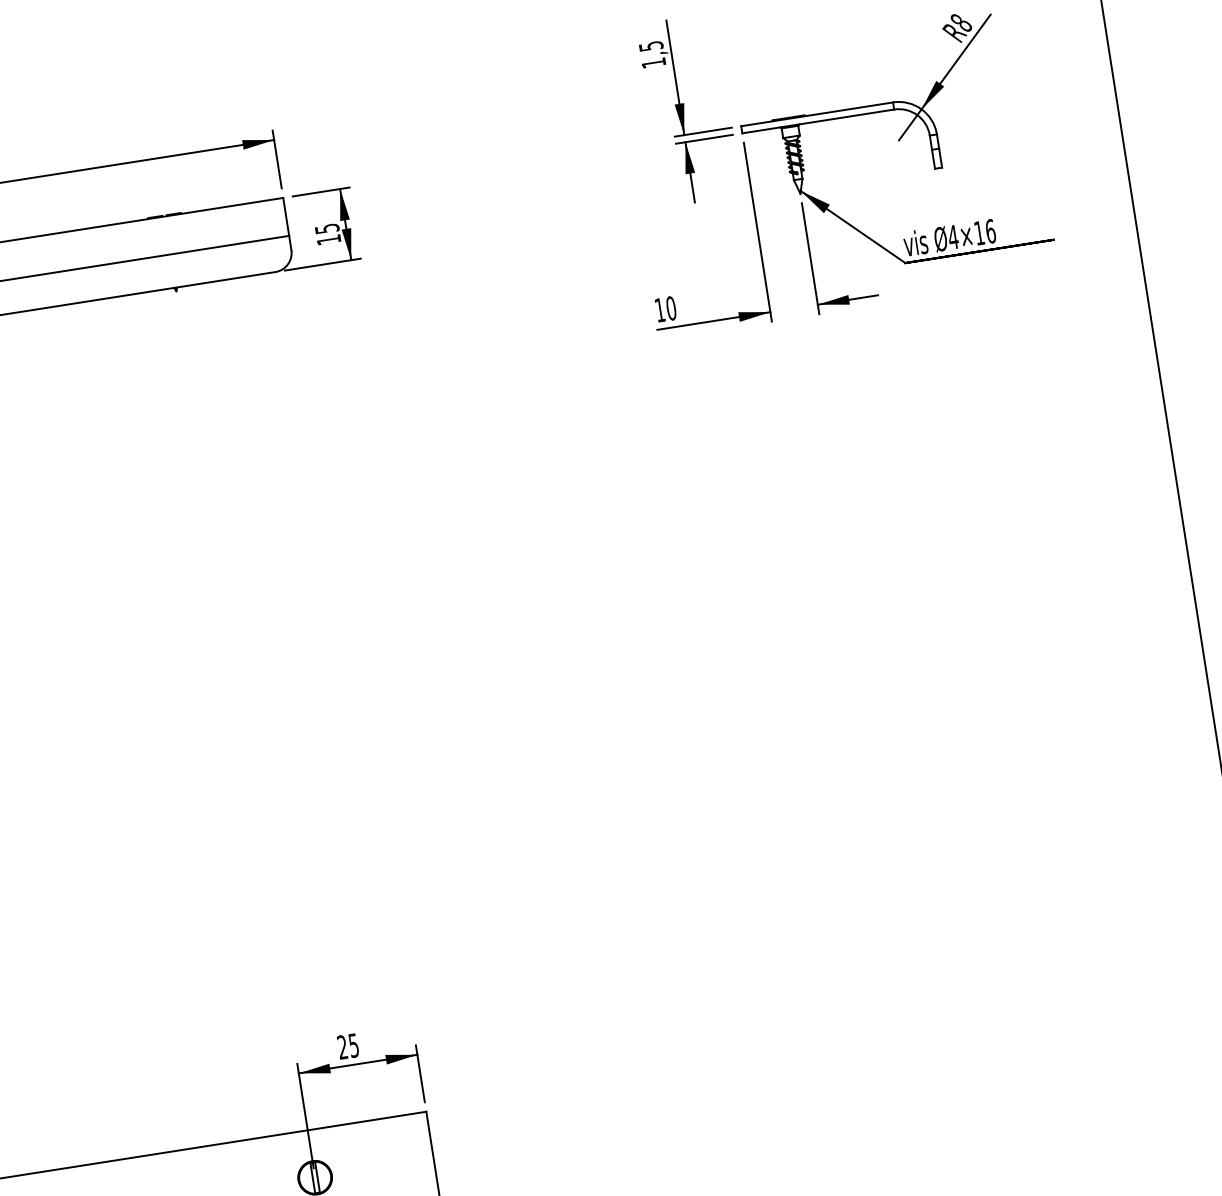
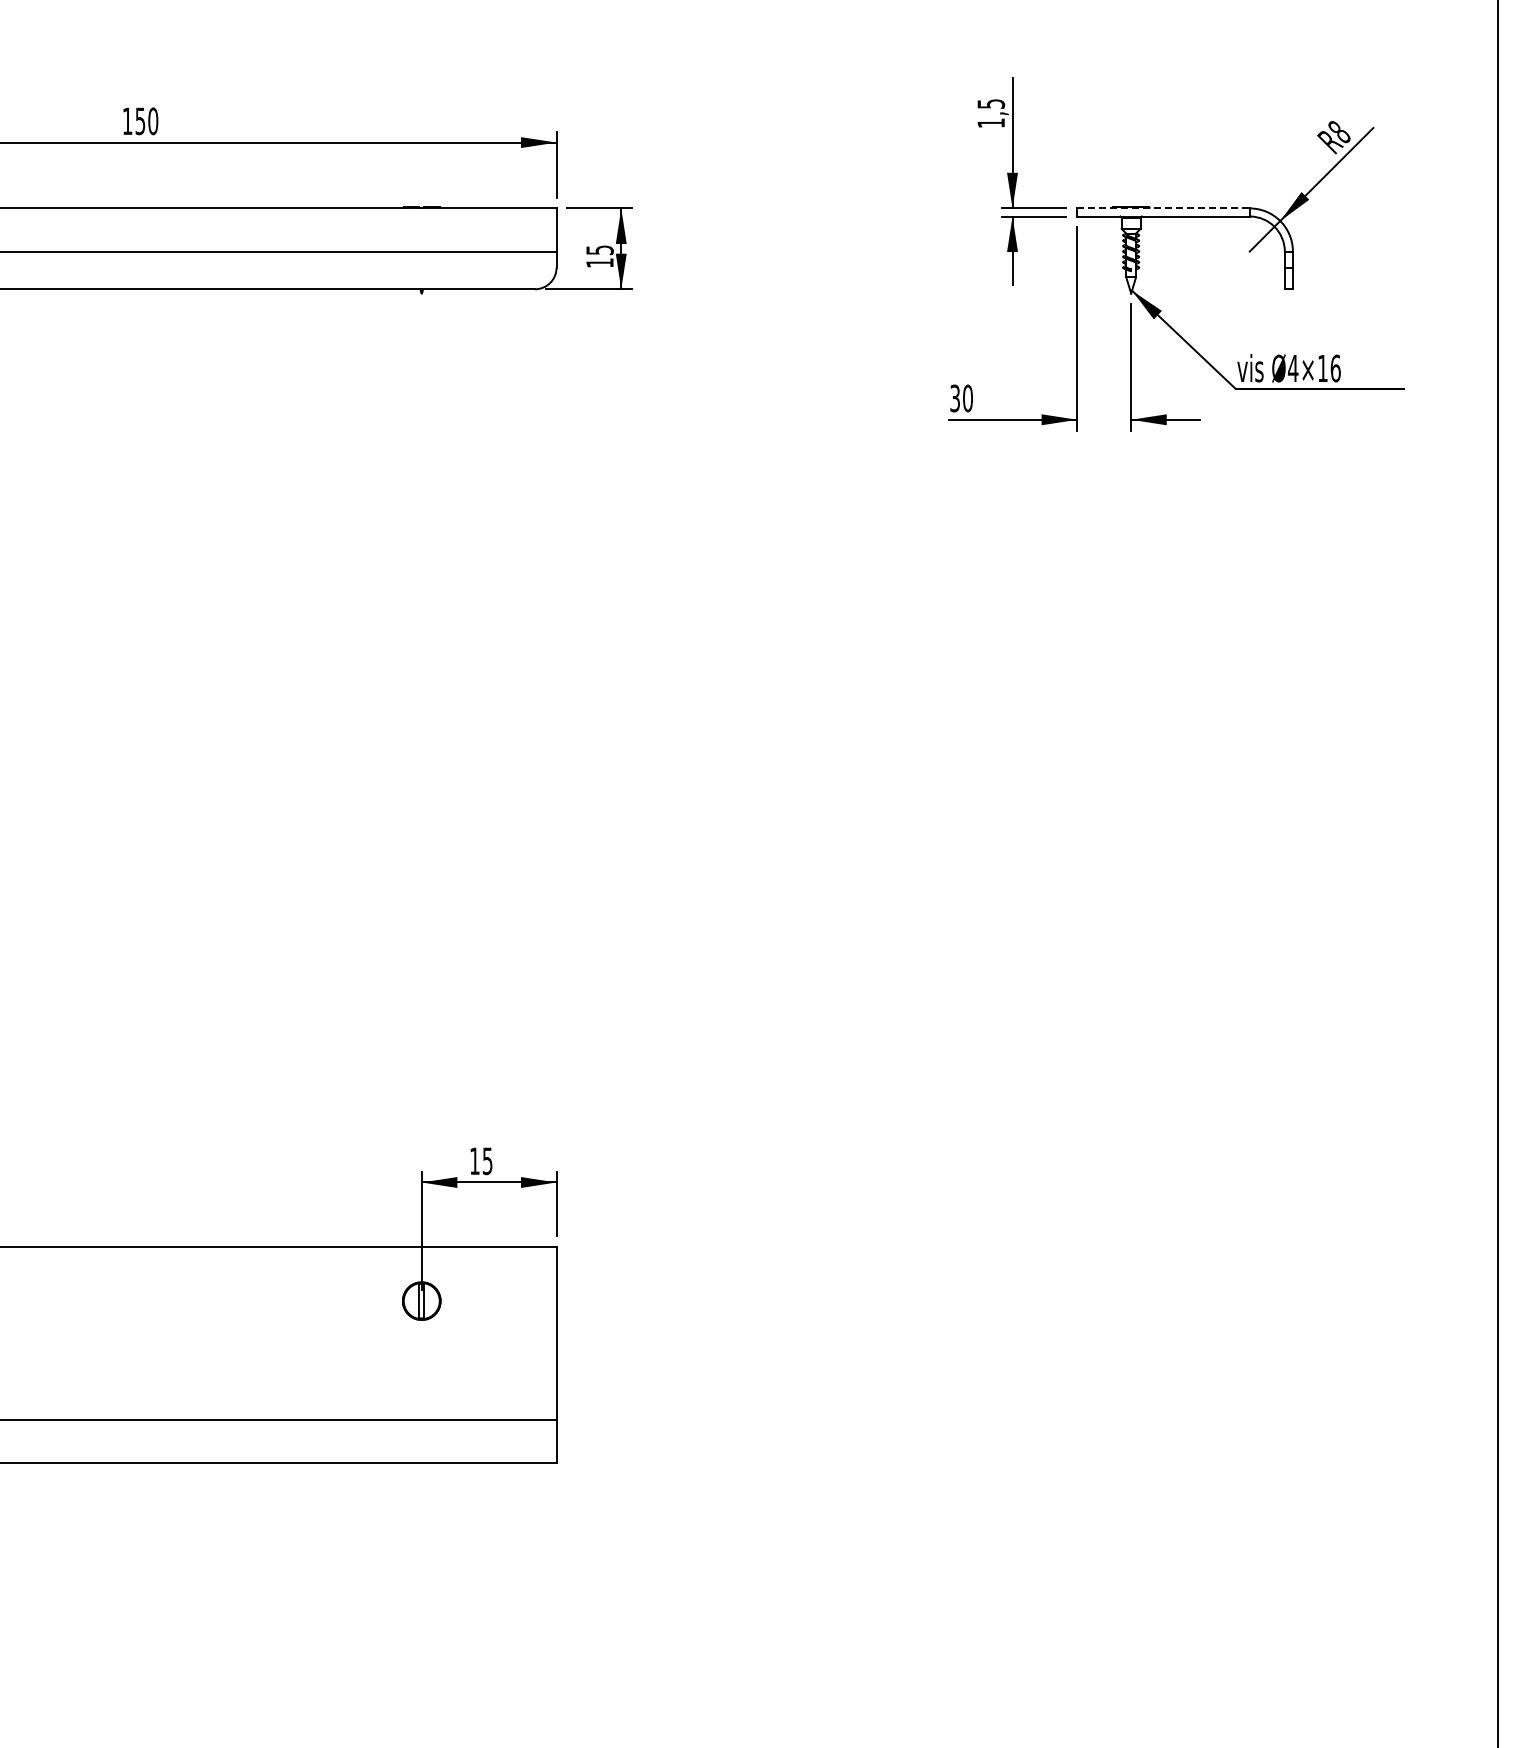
line: (818, 114) -> (1164, 208), solid -> dashed
text: (659, 310) -> (954, 398), 10 -> 30
text: (342, 1046) -> (474, 1160), 25 -> 15

